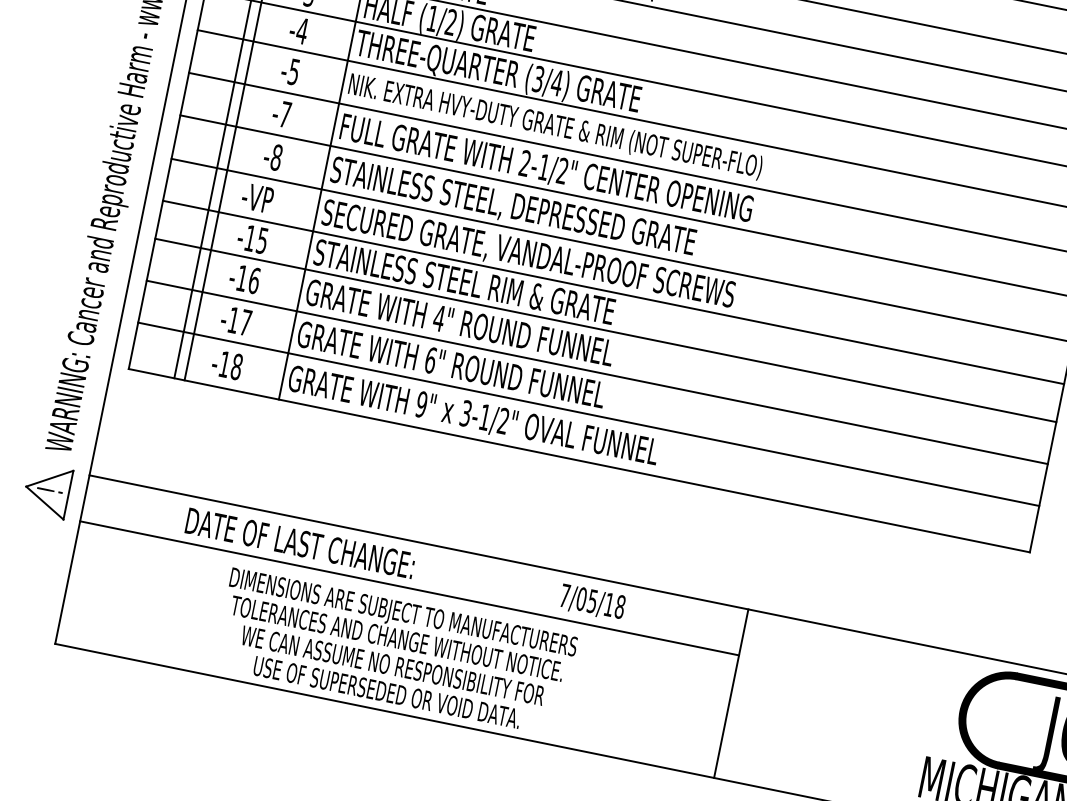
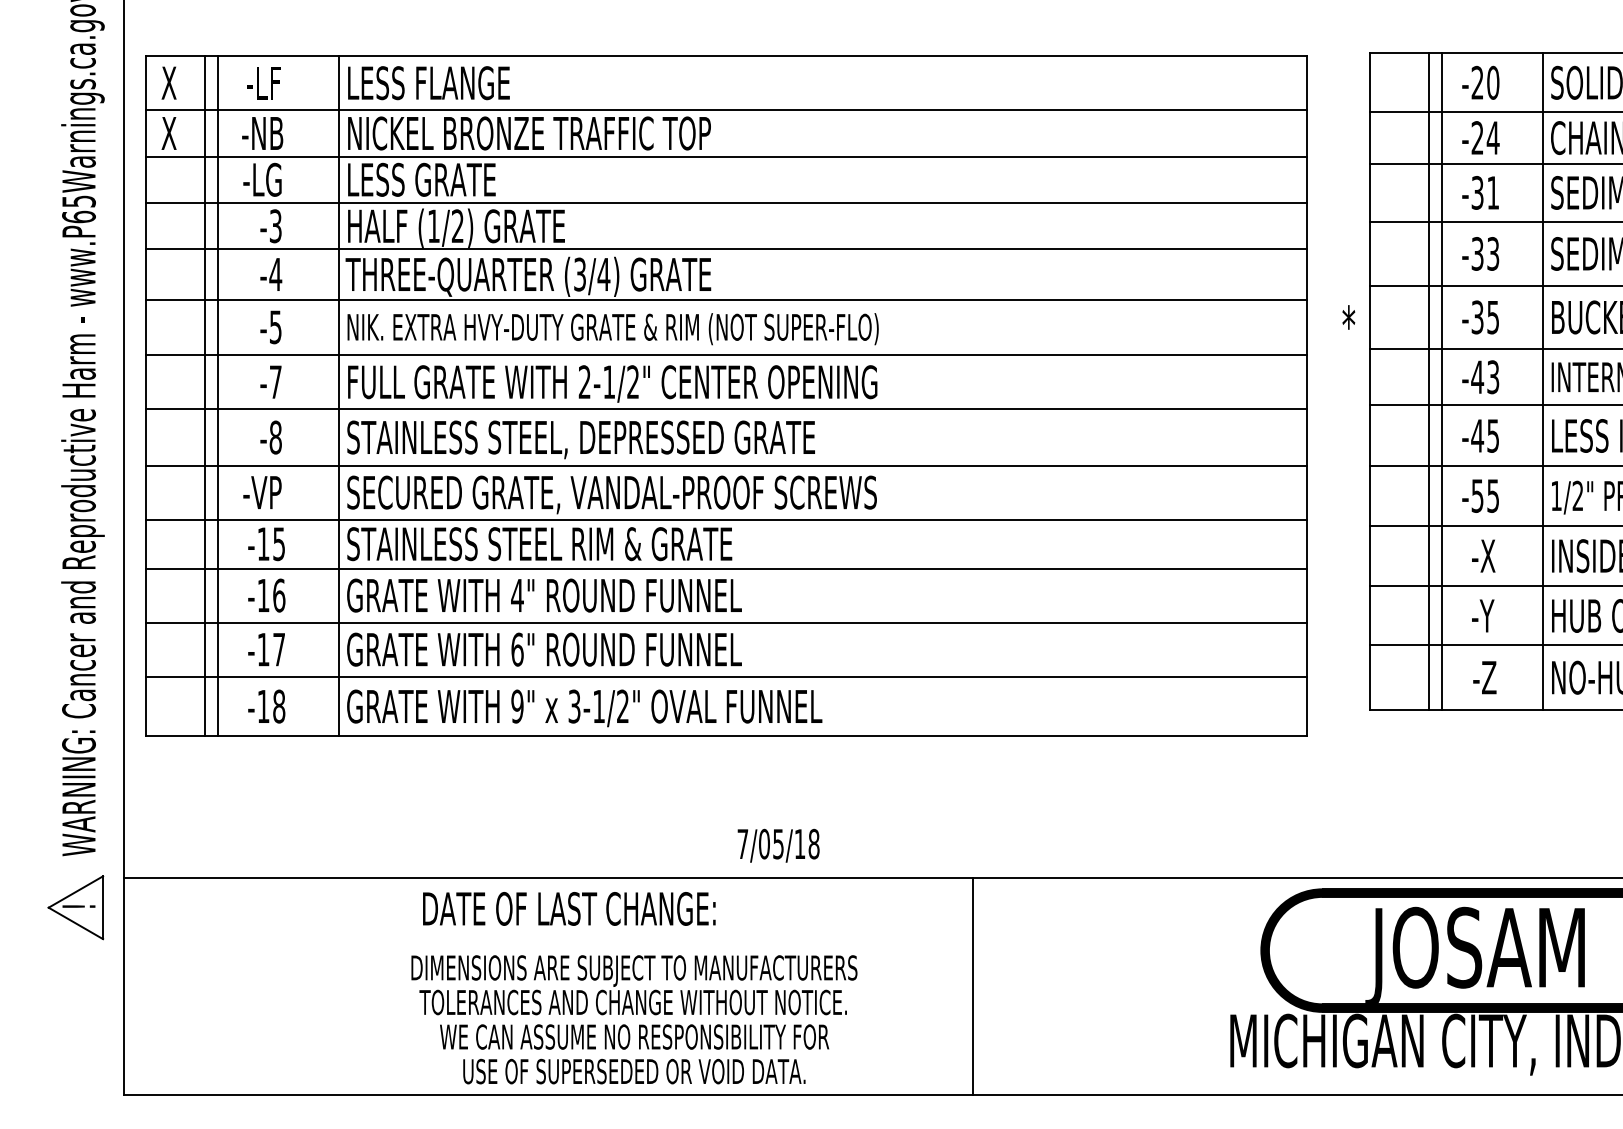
text: (300, 543) -> (569, 908), moved
line: (409, 588) -> (548, 937), removed
text: (592, 602) -> (778, 845), moved
text: (395, 652) -> (634, 1019), moved

